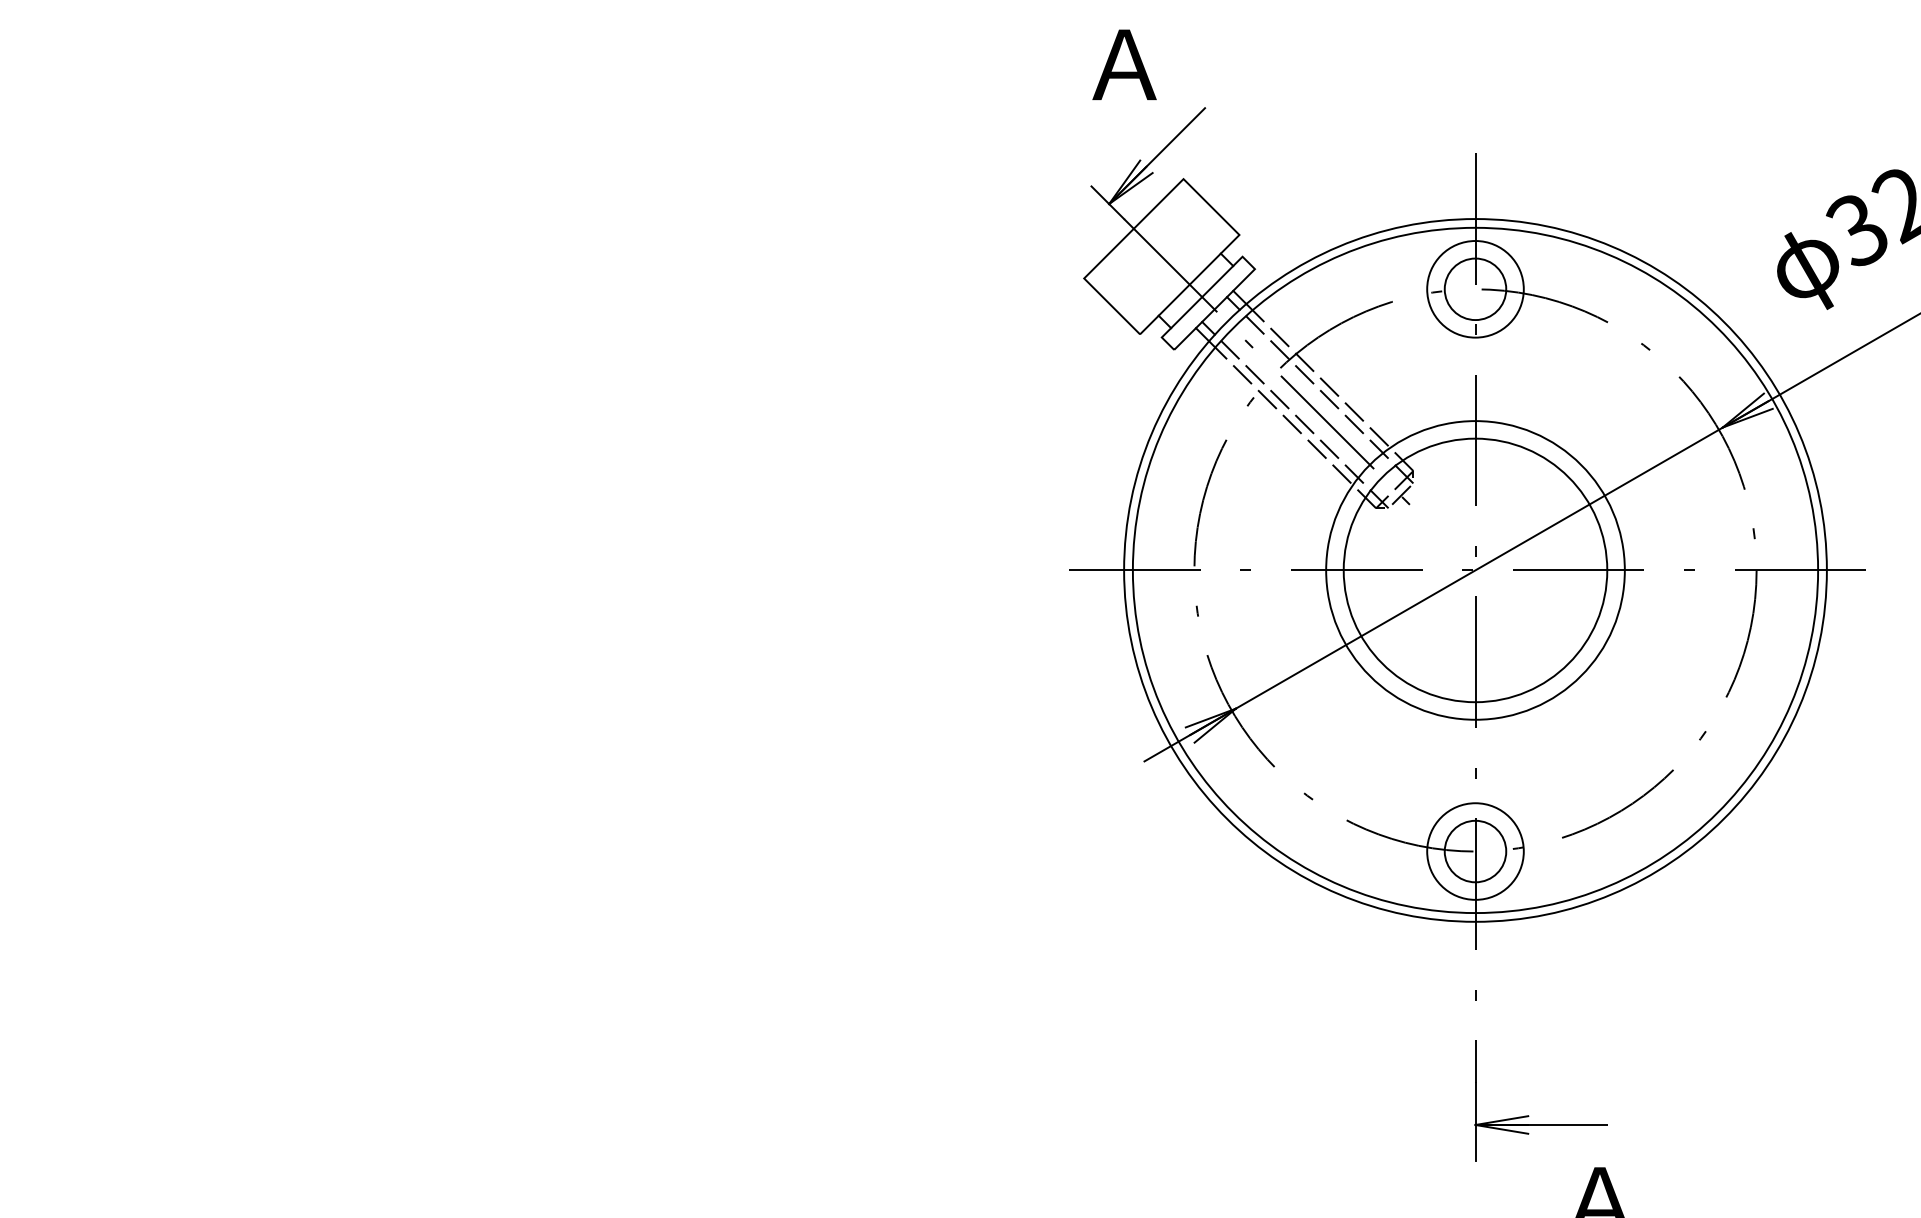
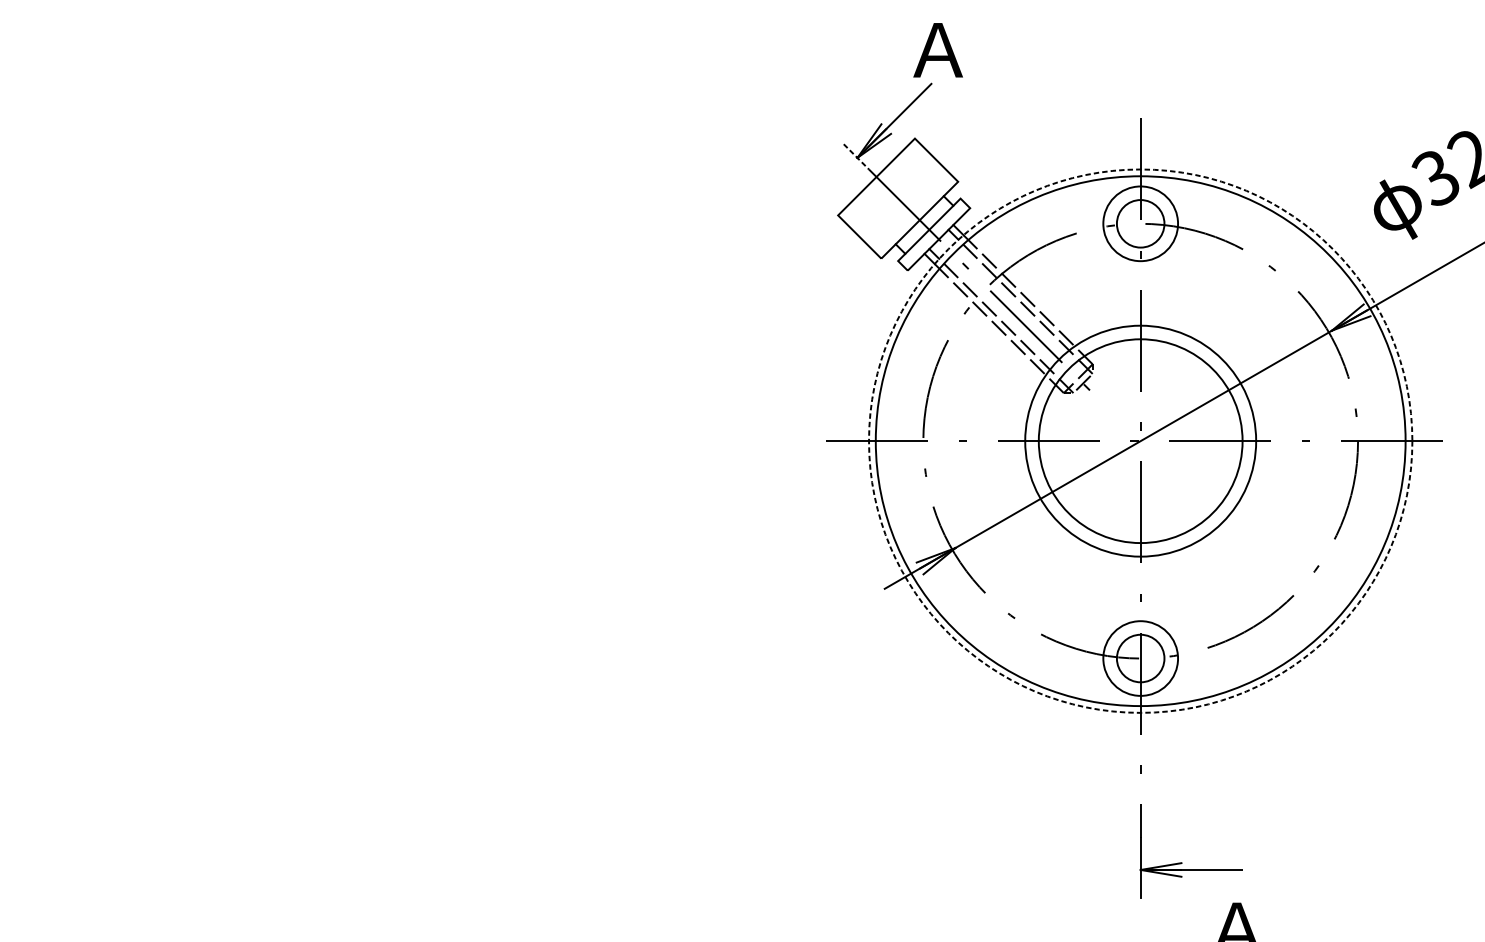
text: (1124, 64) -> (938, 49), moved
line: (1108, 203) -> (856, 157), solid -> dashed
circle: (1475, 570) -> (1140, 441), solid -> dashed

